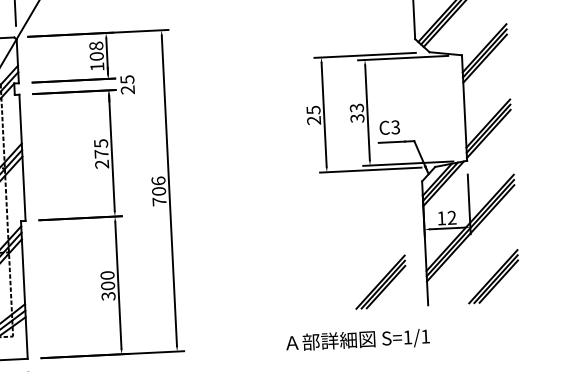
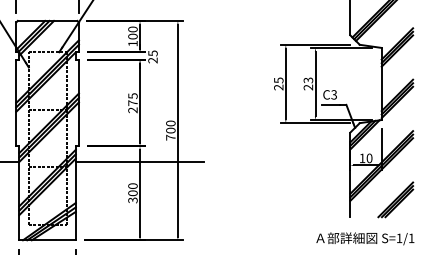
text: (97, 46) -> (133, 29), 108 -> 100
text: (357, 118) -> (308, 87), 33 -> 23
text: (158, 181) -> (170, 123), 706 -> 700
text: (451, 218) -> (369, 158), 12 -> 10
line: (115, 238) -> (139, 161), added
part: (380, 281) -> (318, 199), removed
text: (358, 340) -> (365, 238), moved

